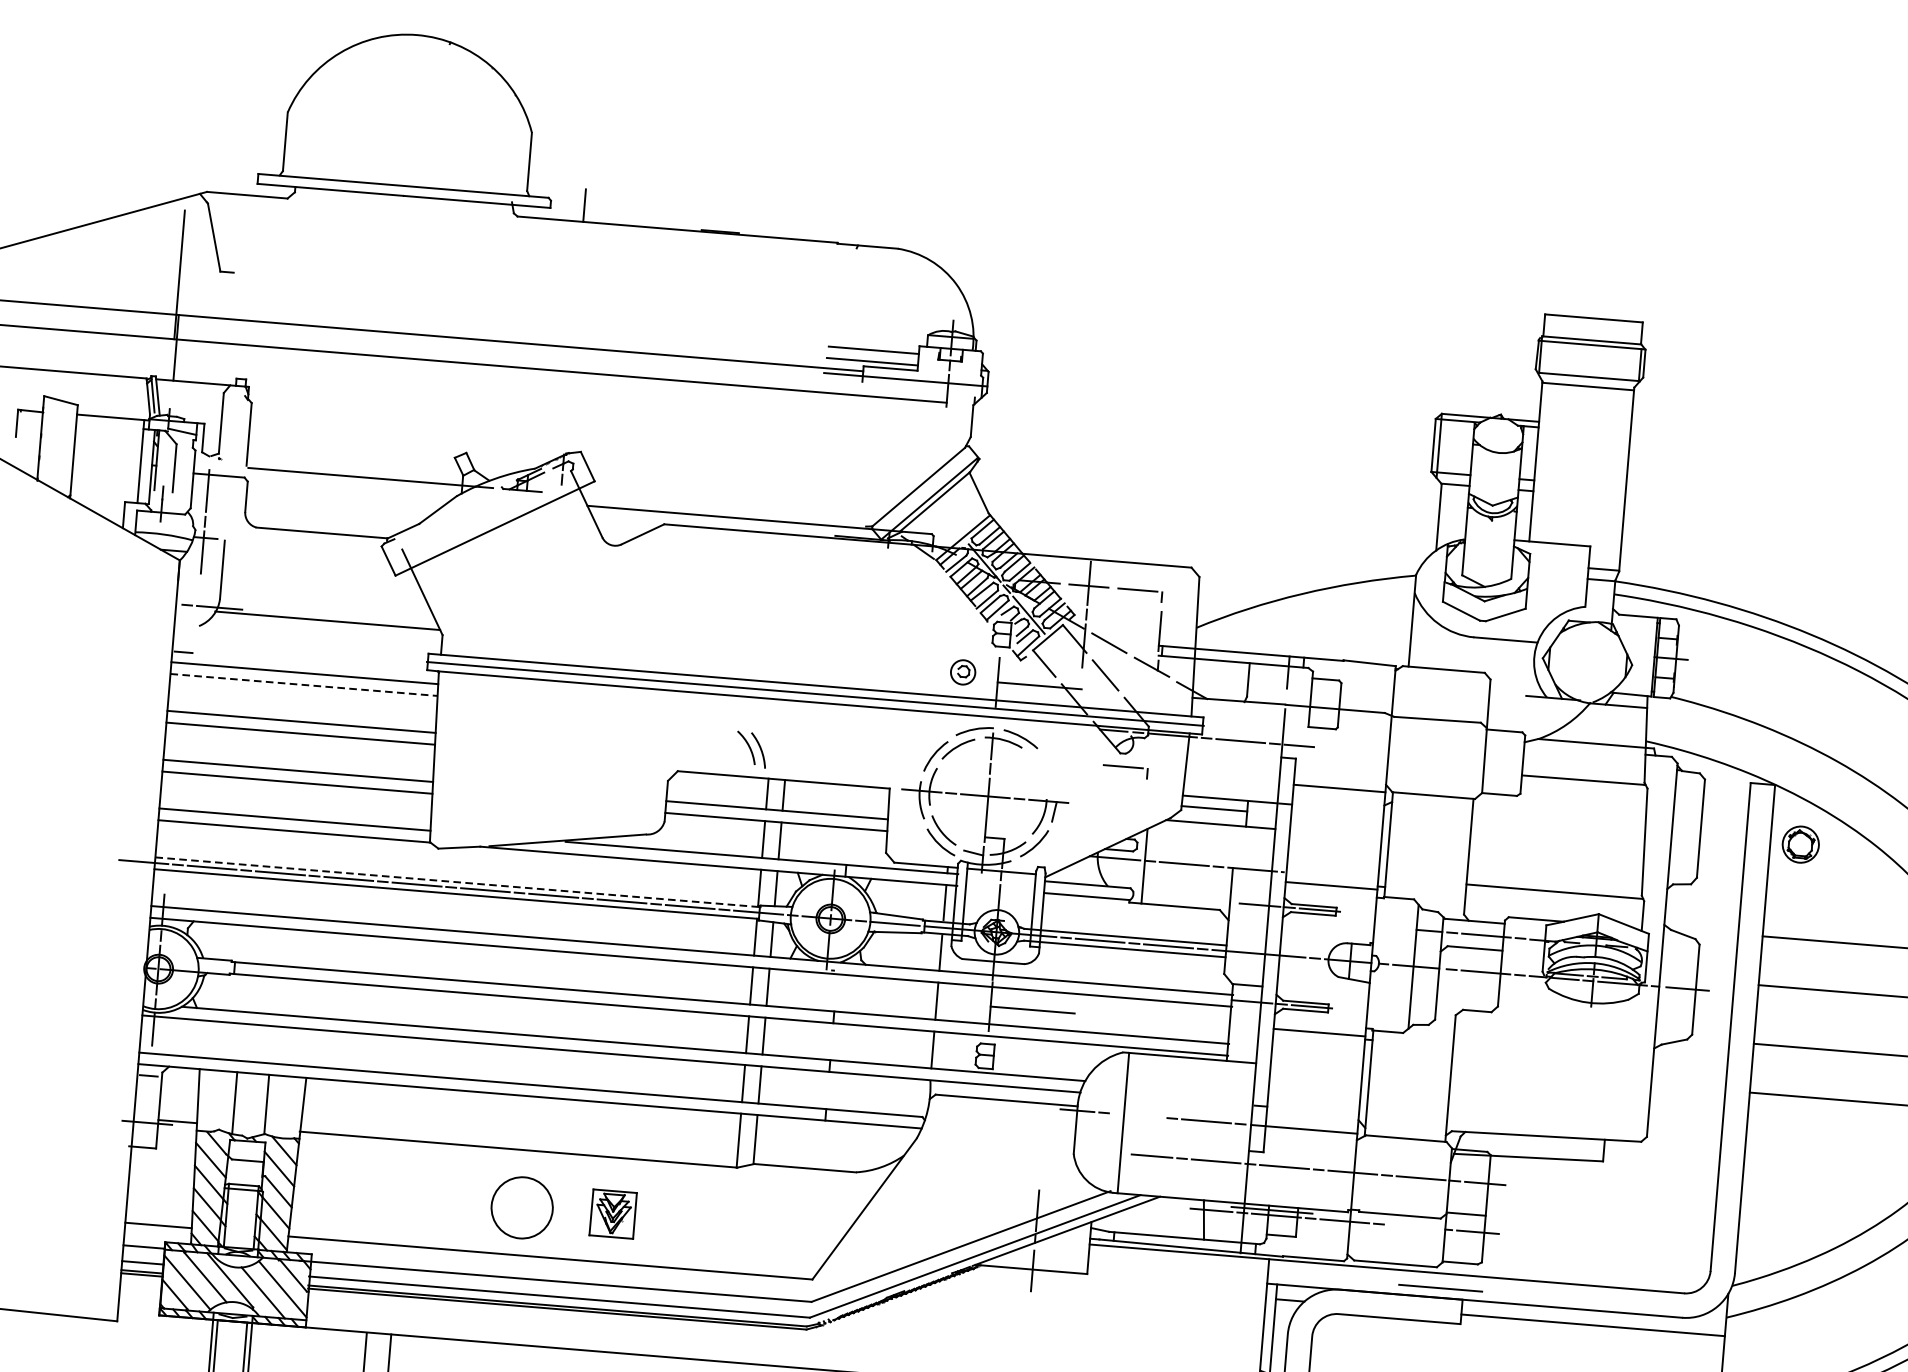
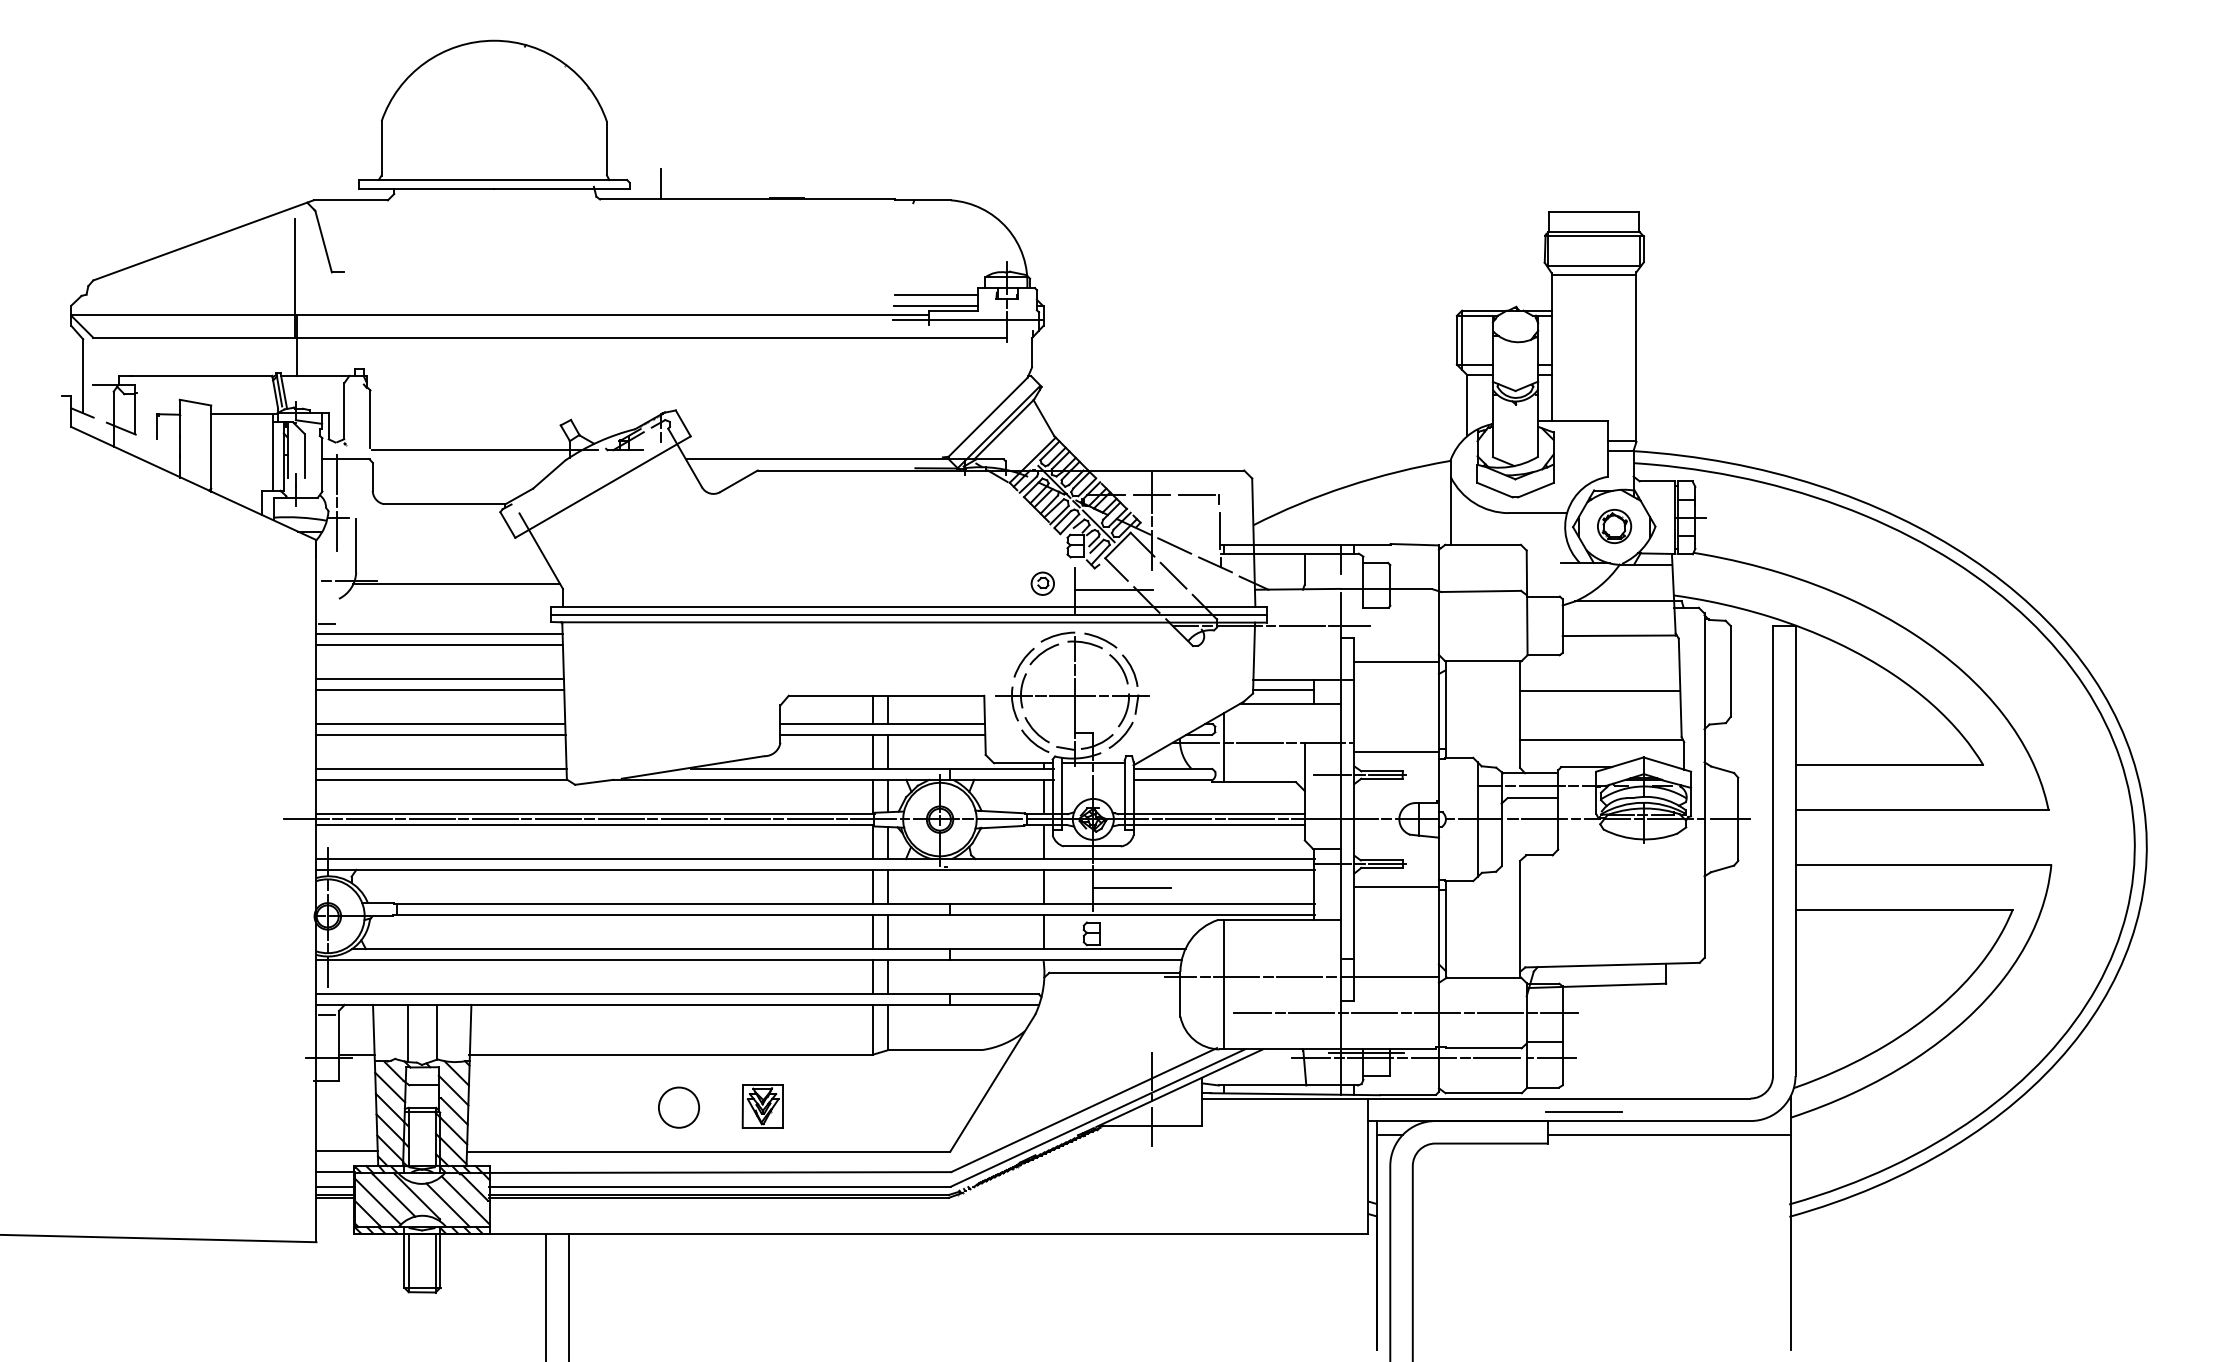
line: (304, 684) -> (440, 644), dashed -> solid
part: (751, 749) -> (1123, 670), moved
part: (1124, 771) -> (1198, 662), removed
line: (1557, 838) -> (1600, 691), added
part: (1800, 844) -> (1614, 526), moved
line: (458, 882) -> (596, 814), dashed -> solid
line: (1138, 1115) -> (1236, 976), added
circle: (521, 1207) -> (678, 1107), size x0.71
line: (1412, 1227) -> (1496, 1058), added
line: (1440, 1287) -> (1583, 1111), moved

